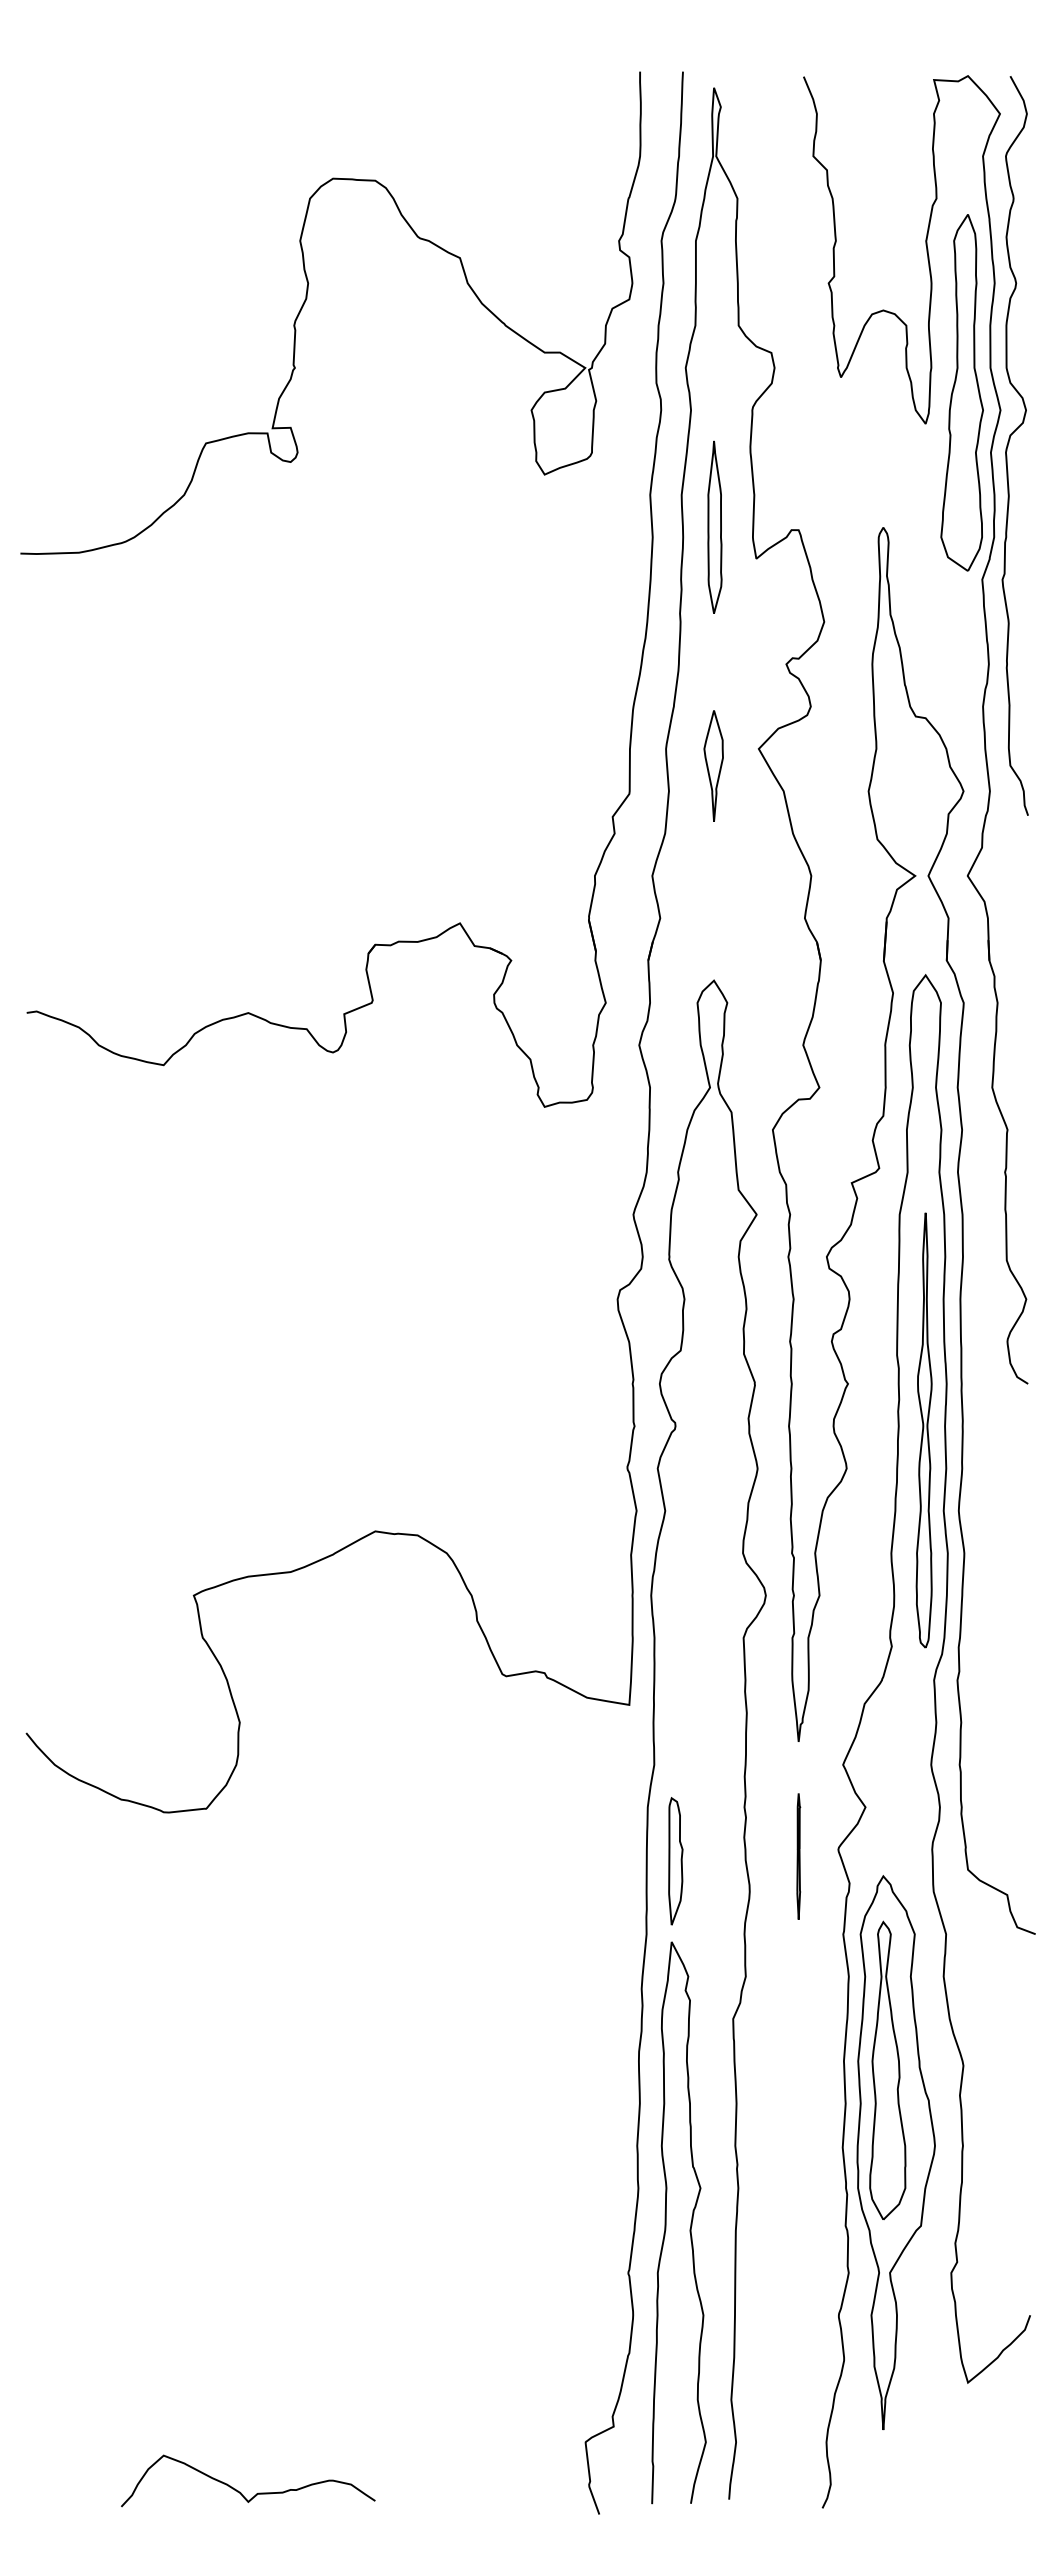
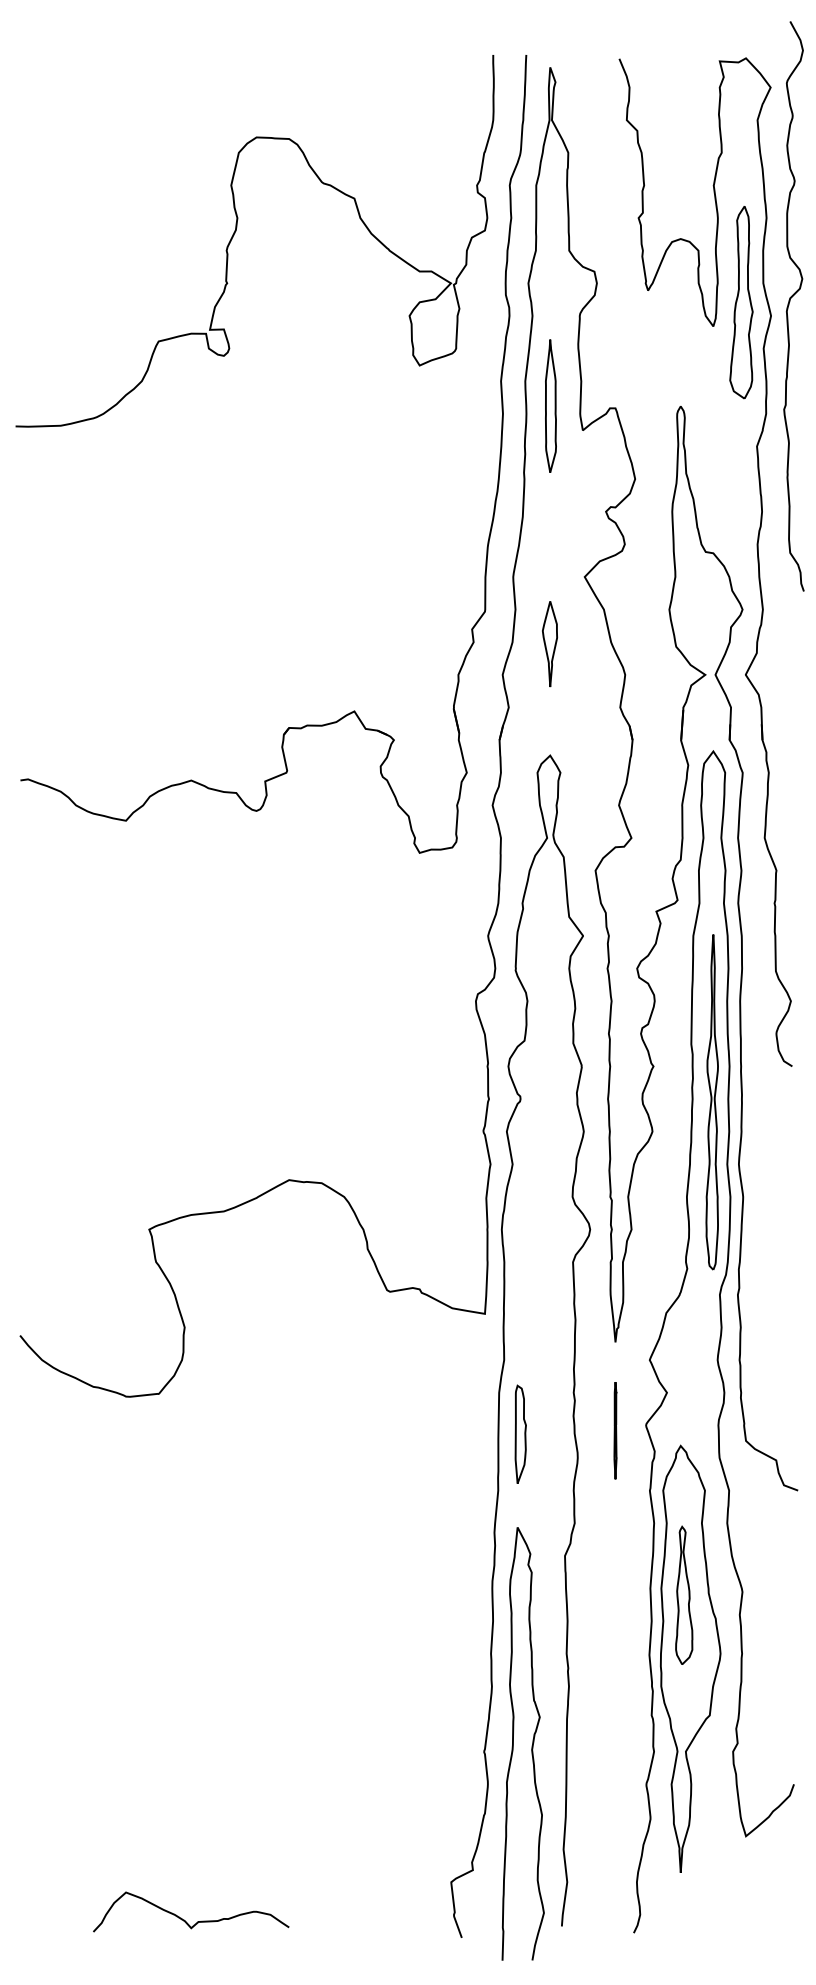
part: (961, 392) -> (740, 302), size x0.7
curve: (1009, 443) -> (789, 304), moved
part: (713, 765) -> (549, 643), moved
part: (887, 2069) -> (683, 1594), size x0.6
curve: (666, 2222) -> (513, 1743), moved

